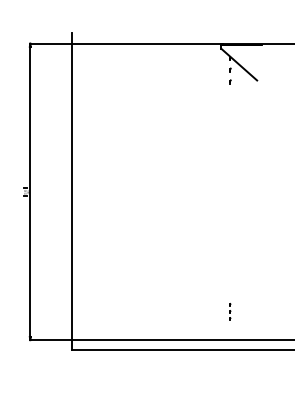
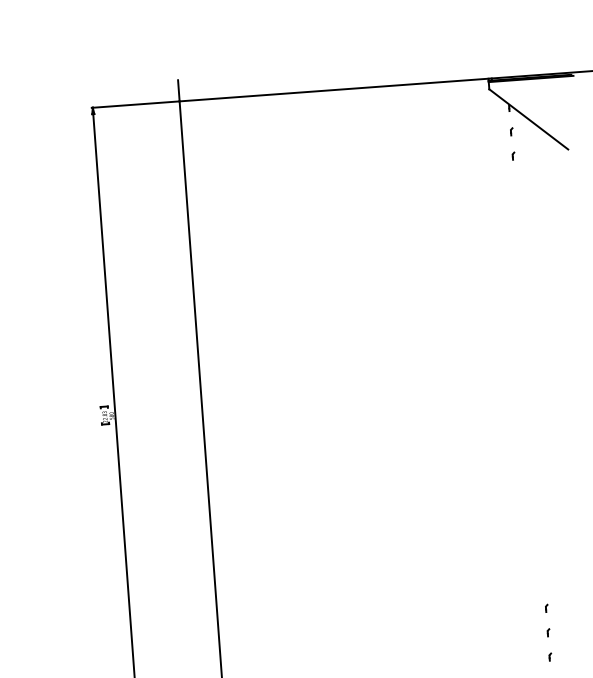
part: (230, 311) -> (548, 632), size x1.67

